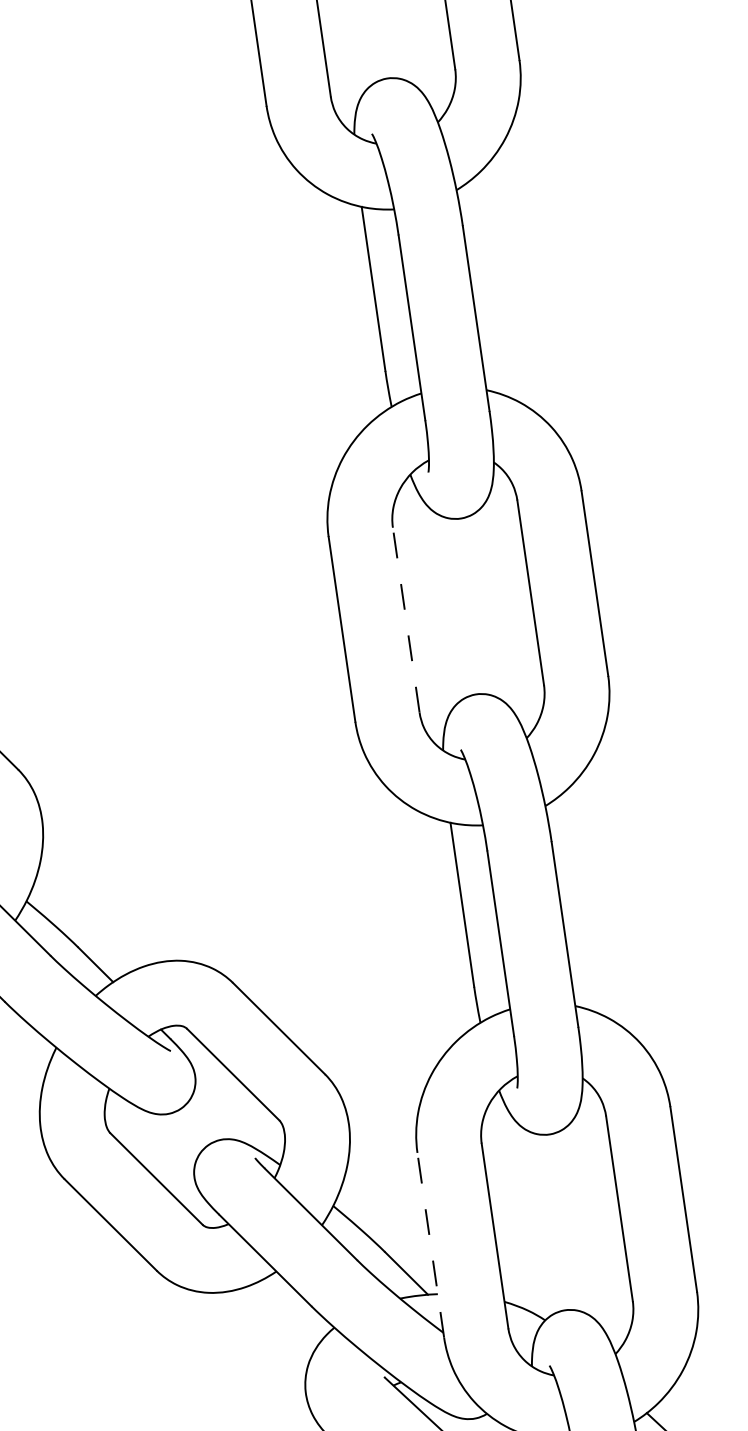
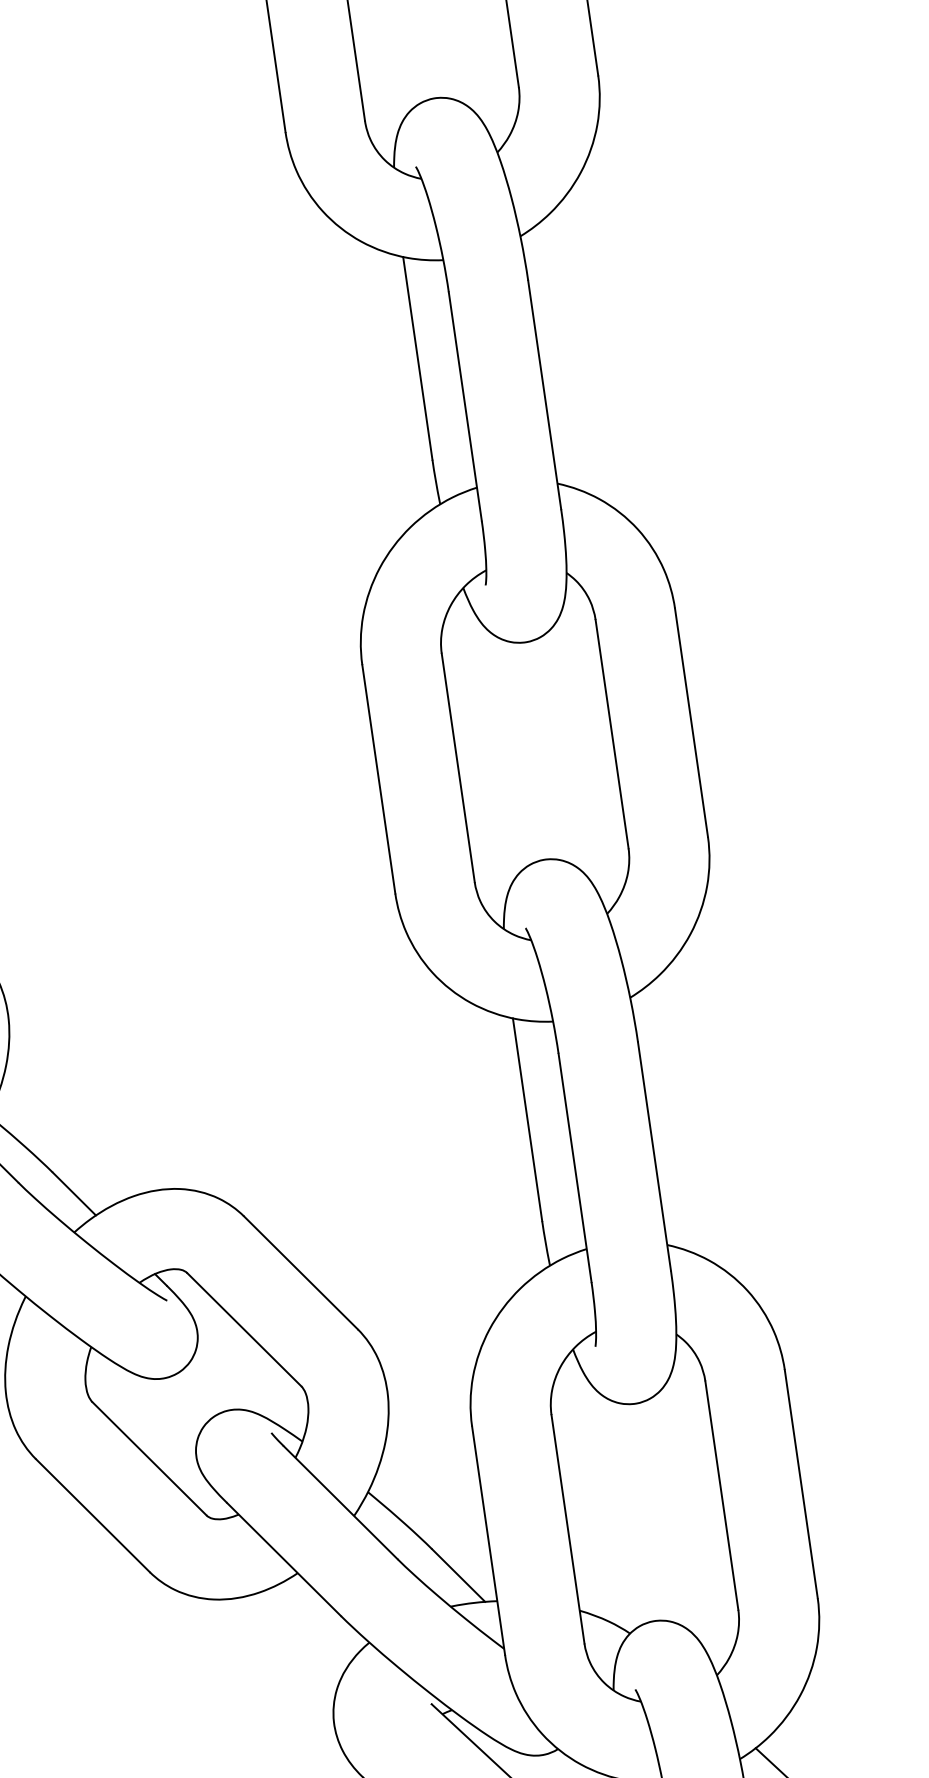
line: (406, 619) -> (458, 767), dashed -> solid
line: (430, 1245) -> (488, 1540), dashed -> solid

